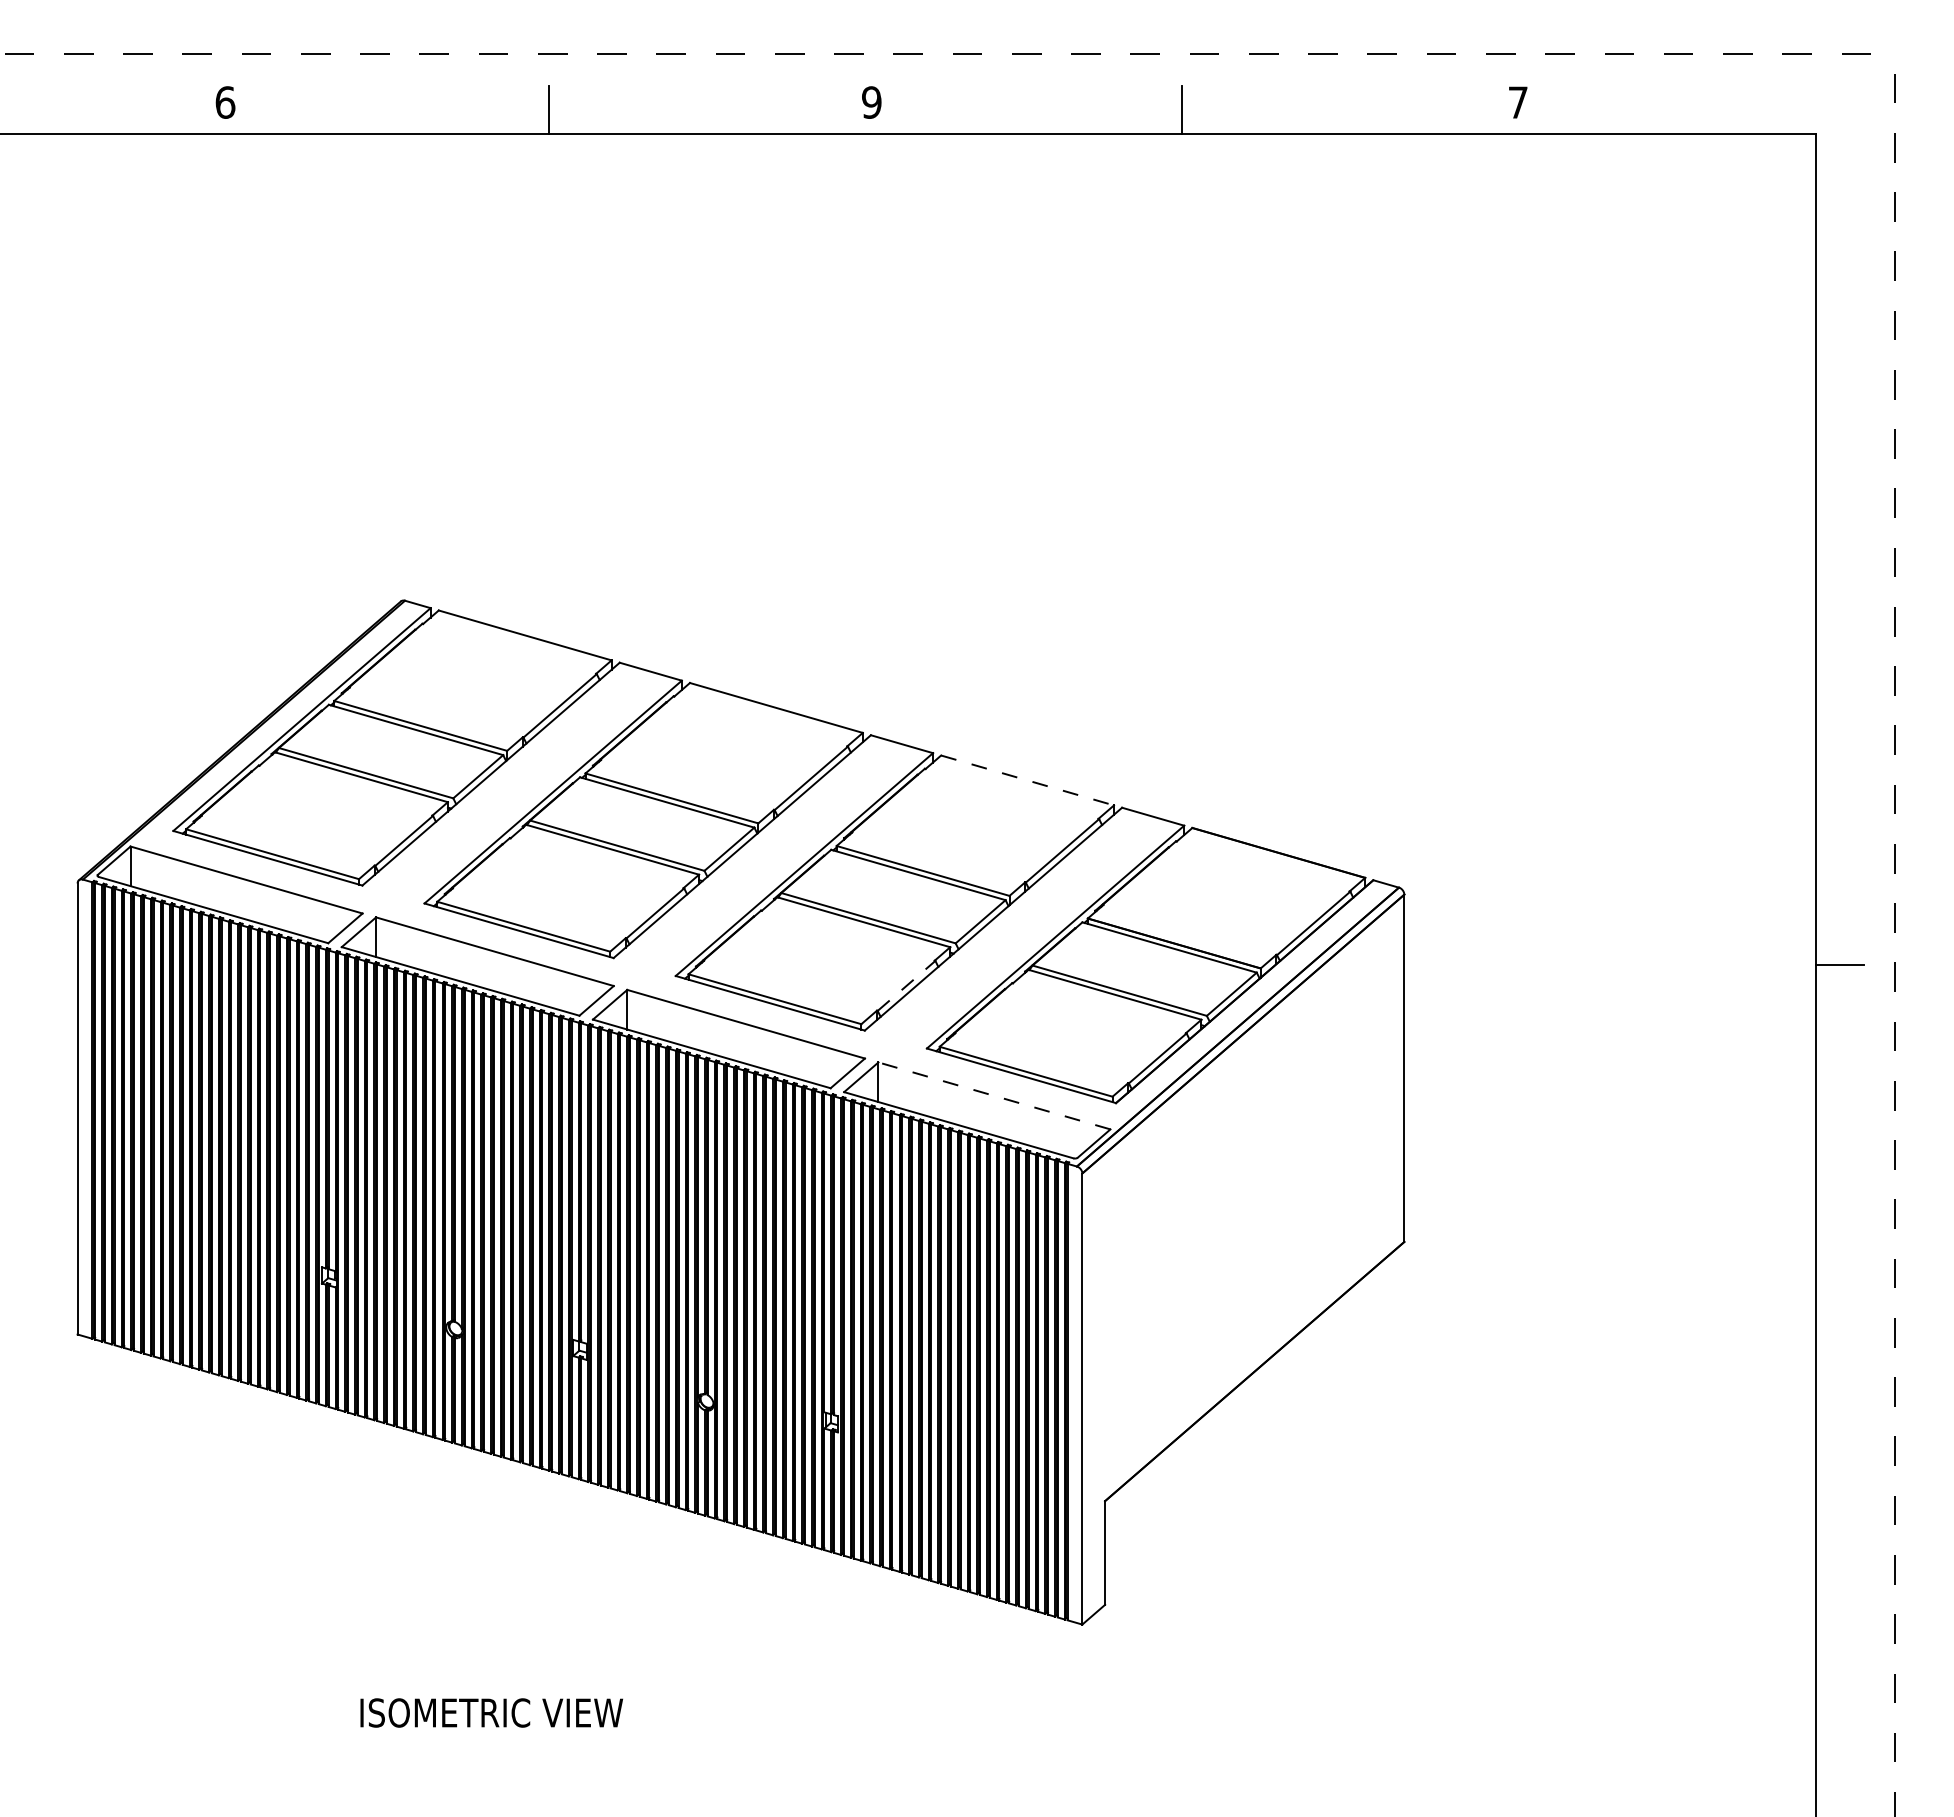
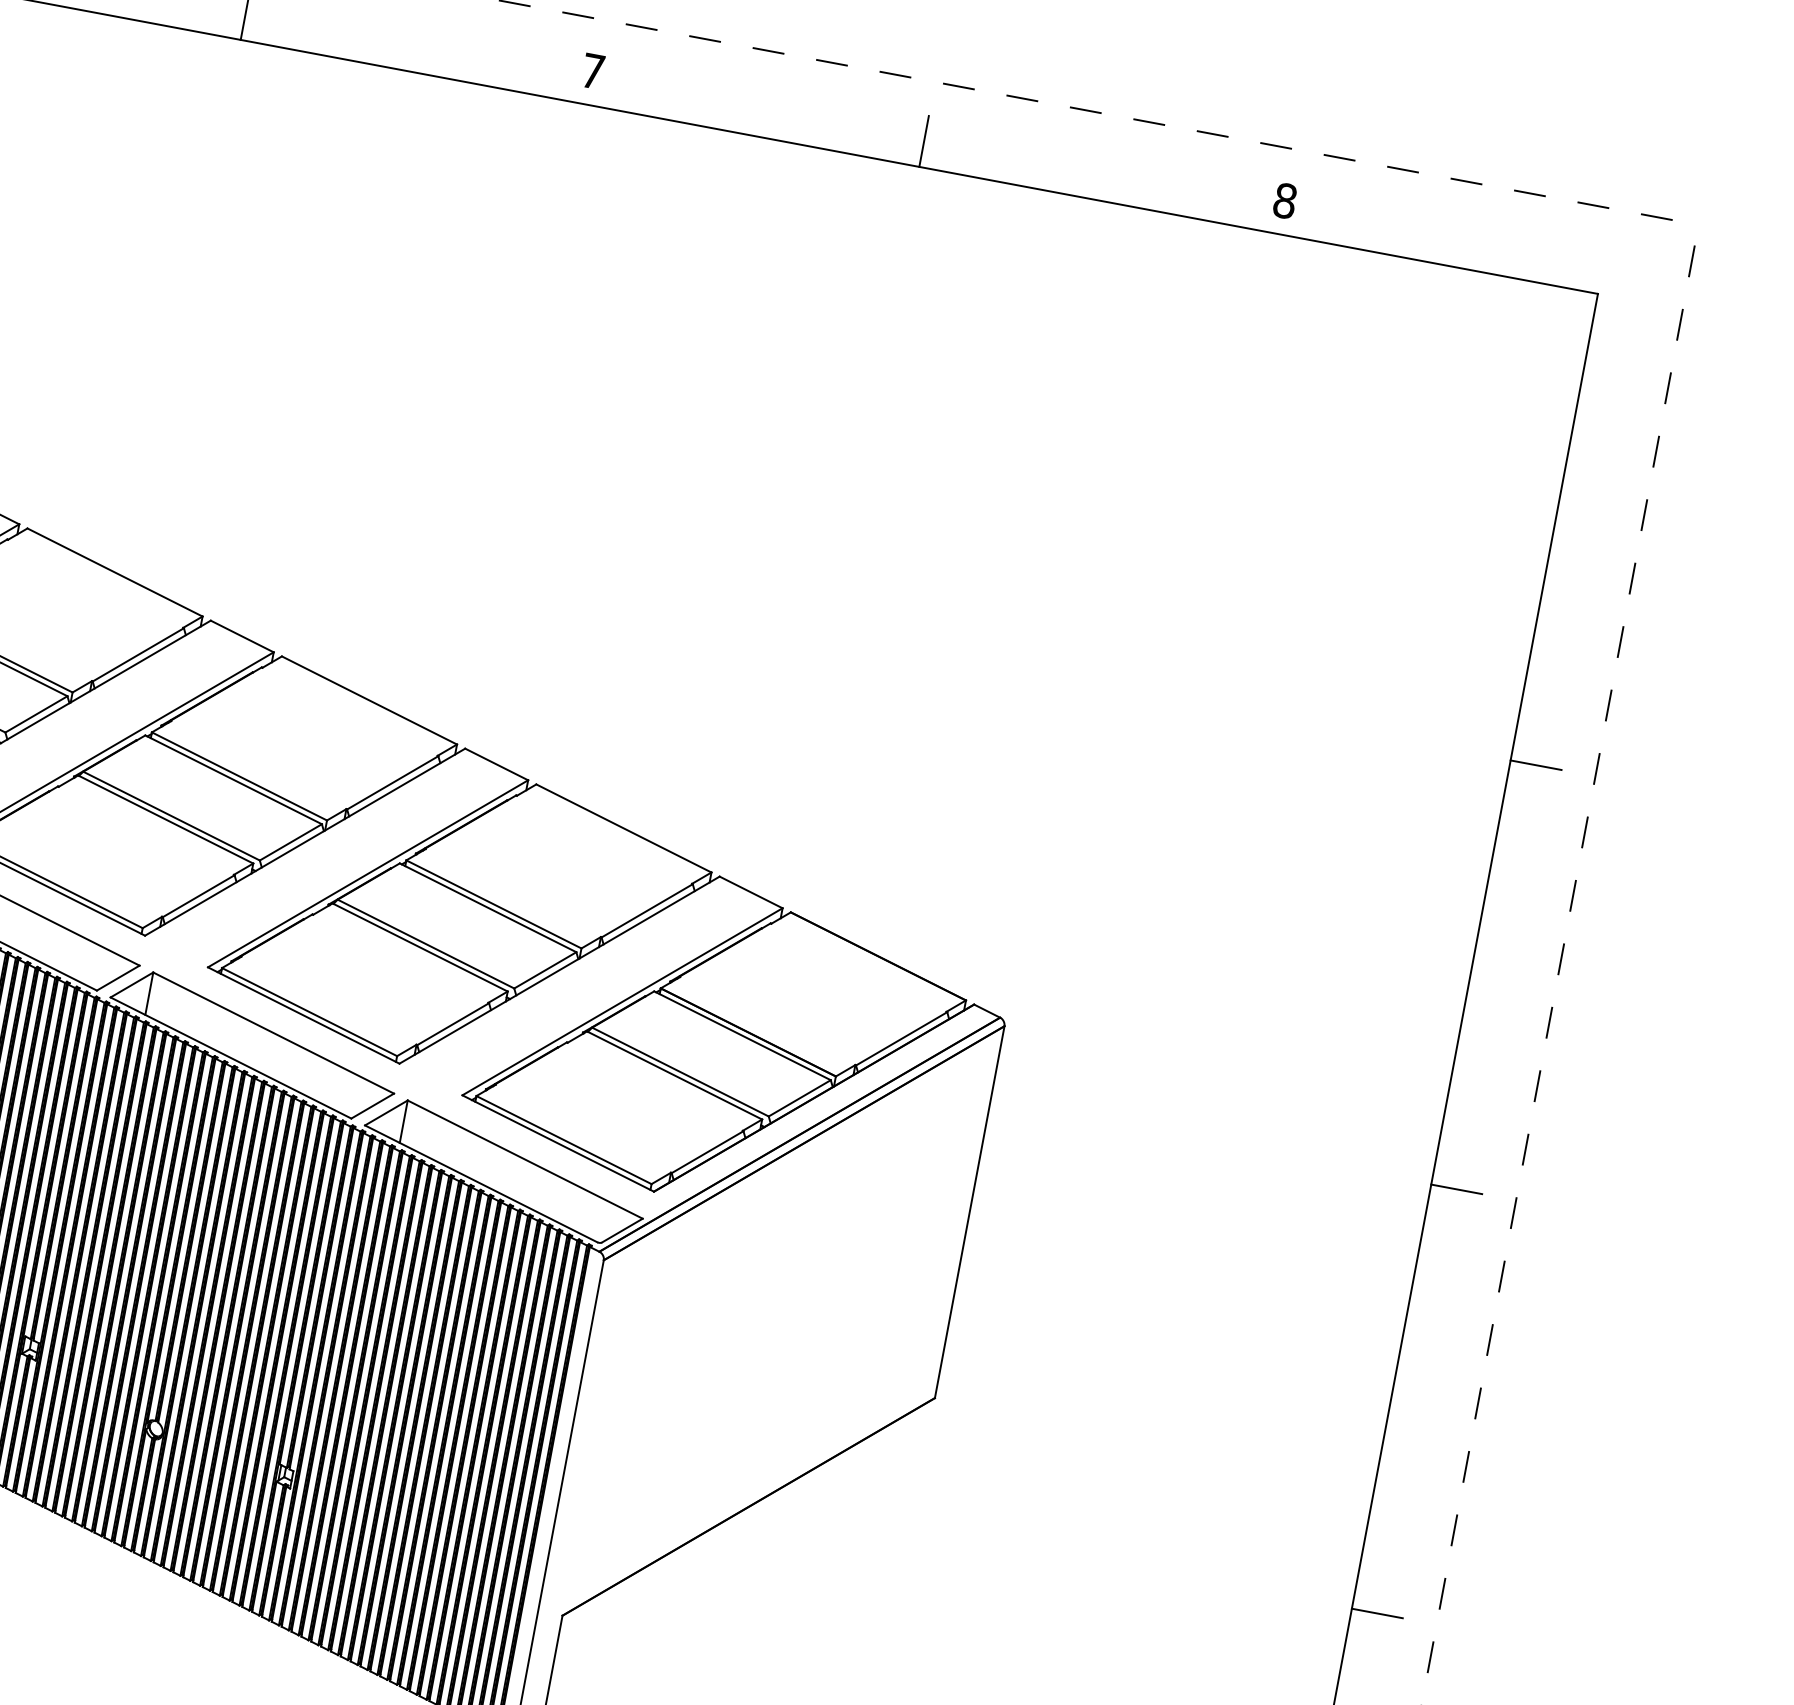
text: (871, 102) -> (592, 71), 9 -> 7
text: (1517, 102) -> (1284, 200), 7 -> 8
line: (1839, 569) -> (1535, 765), added
line: (1027, 780) -> (623, 828), dashed -> solid
line: (906, 985) -> (453, 1023), dashed -> solid
line: (994, 1095) -> (525, 1159), dashed -> solid
line: (1839, 1361) -> (1376, 1613), added

